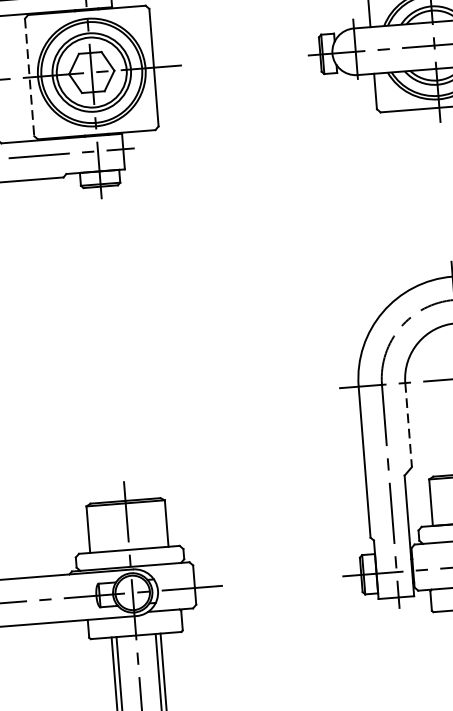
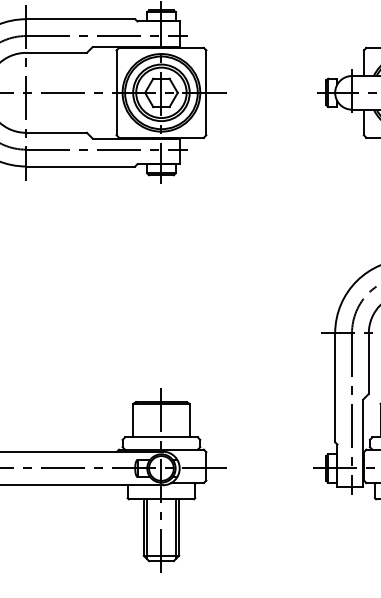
line: (29, 78) -> (116, 93), dashed -> solid
line: (408, 426) -> (368, 364), dashed -> solid

